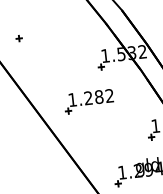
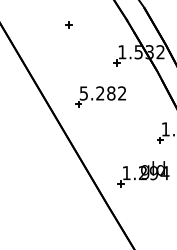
part: (18, 38) -> (68, 24), moved
text: (72, 100) -> (83, 93), 1.282 -> 5.282

